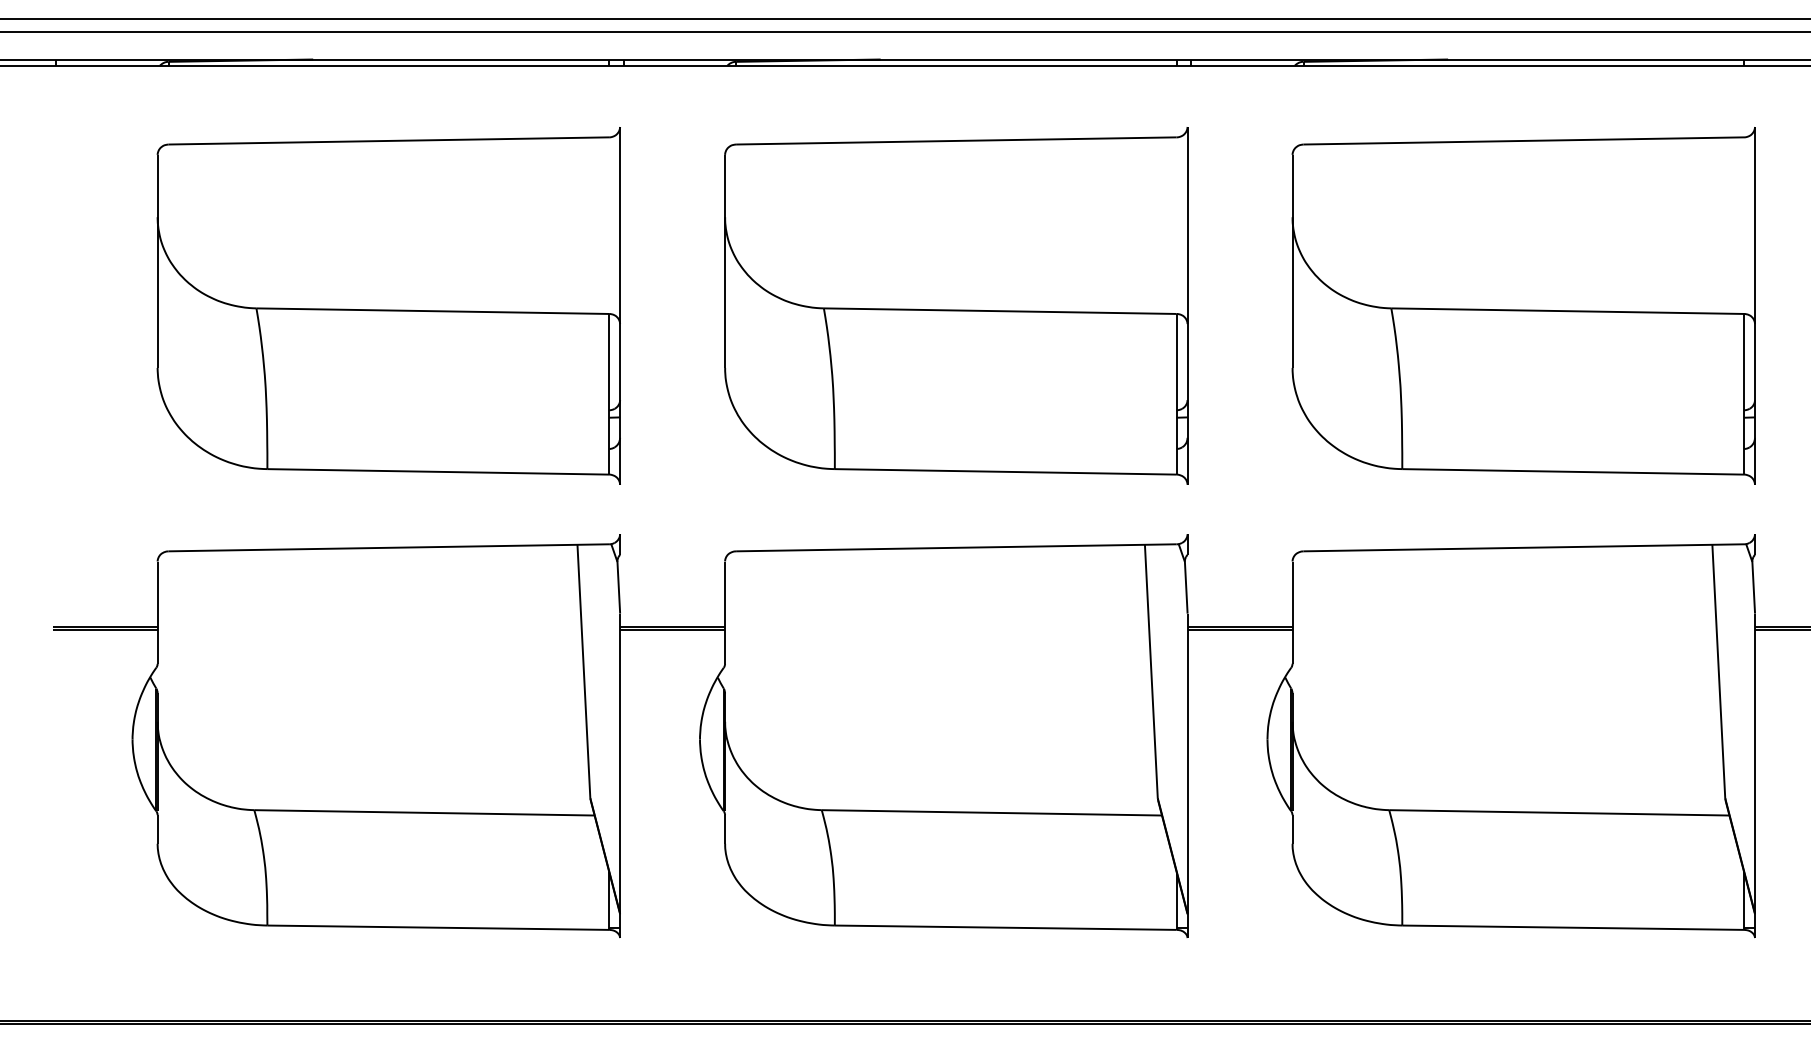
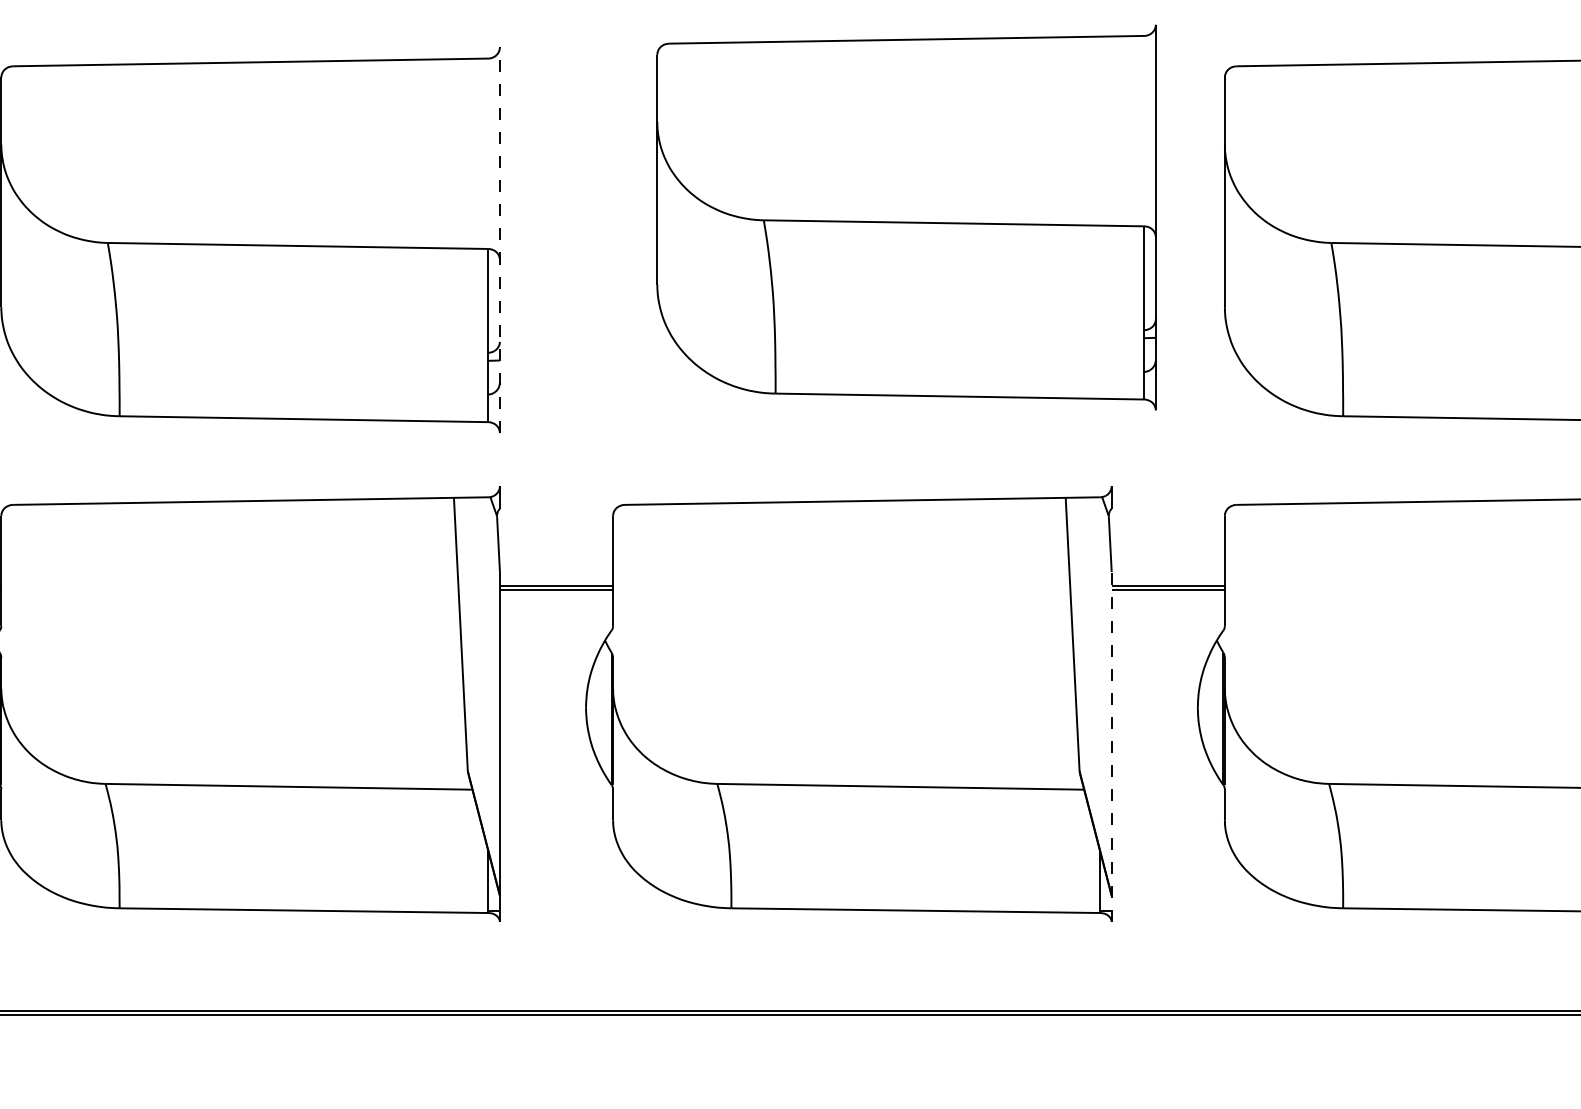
line: (620, 305) -> (500, 239), solid -> dashed
part: (956, 305) -> (906, 217), moved
line: (1187, 775) -> (1111, 746), solid -> dashed

